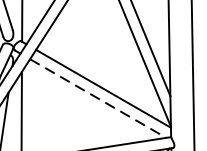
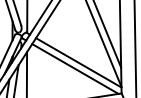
line: (98, 99) -> (75, 69), dashed -> solid

